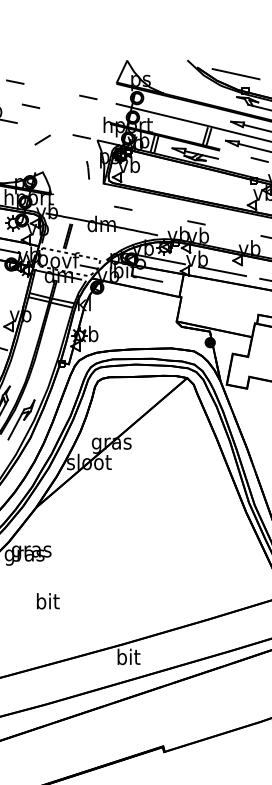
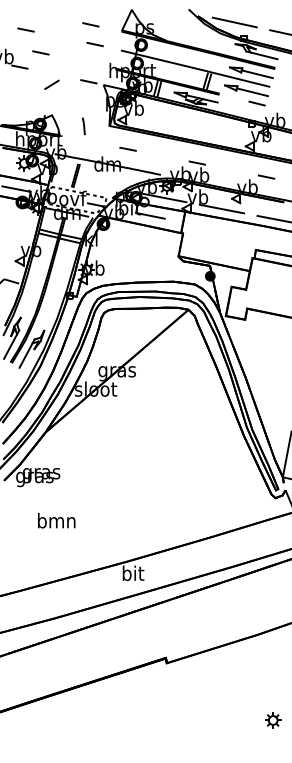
line: (83, 76) -> (90, 24), added
line: (87, 170) -> (83, 126), moved
text: (47, 601) -> (56, 520), bit -> bmn

